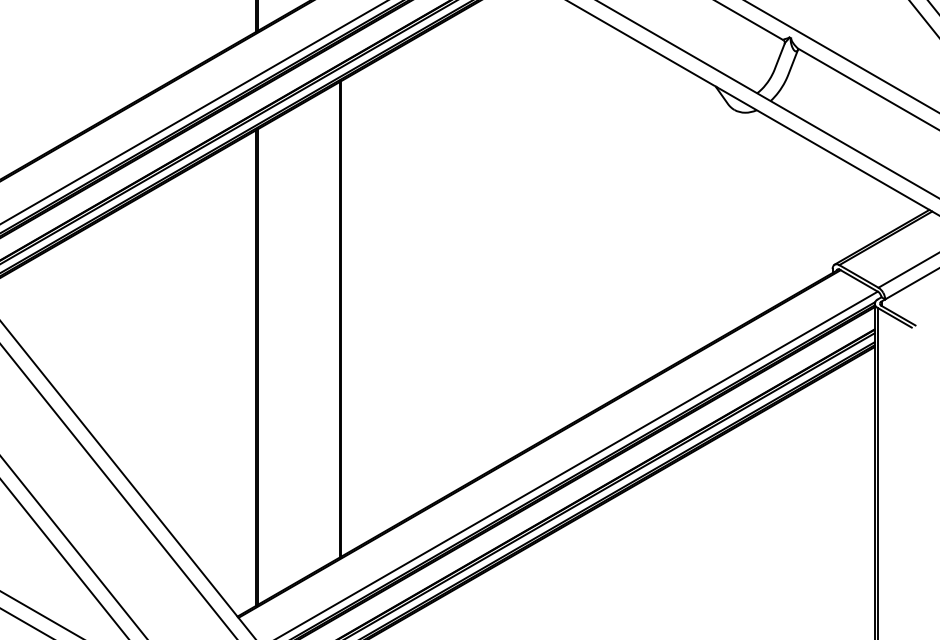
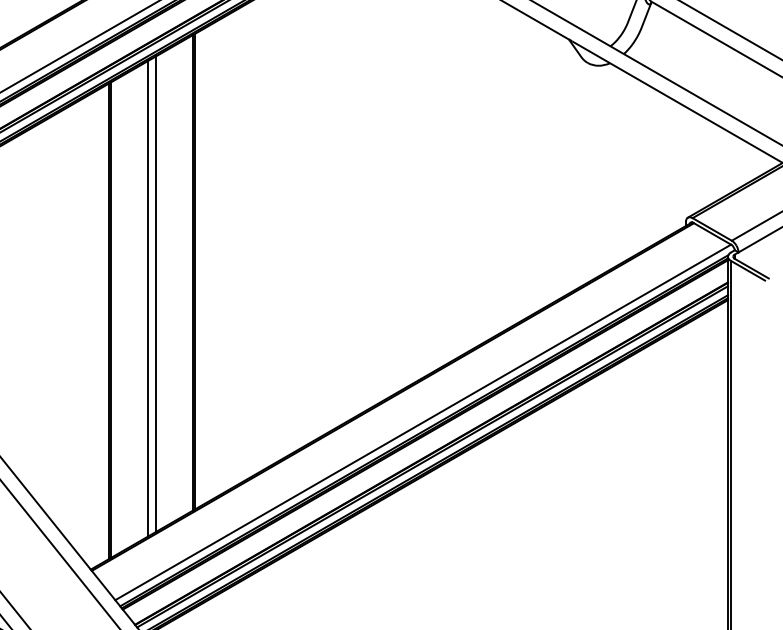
line: (302, 340) -> (155, 293), added
line: (294, 345) -> (147, 298), added

